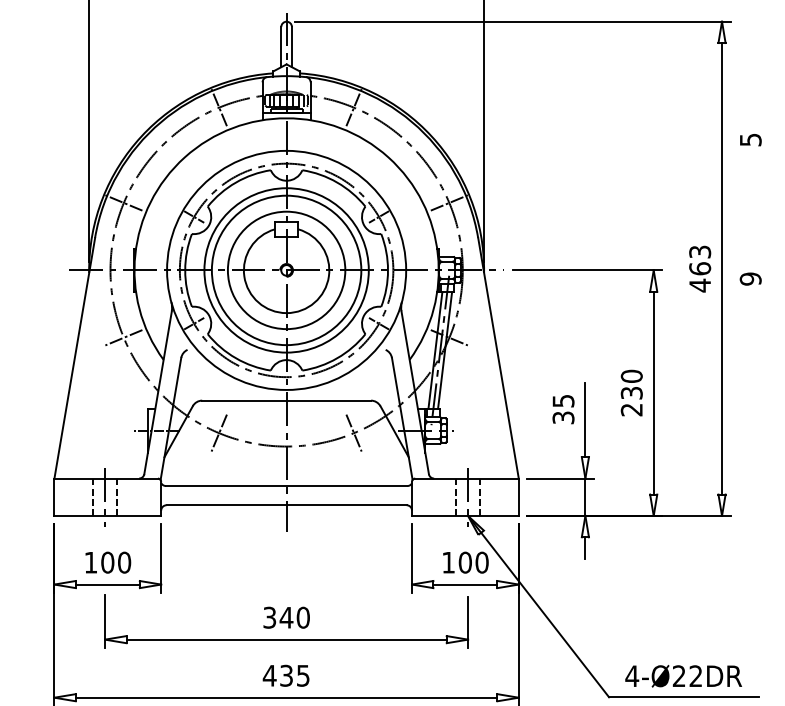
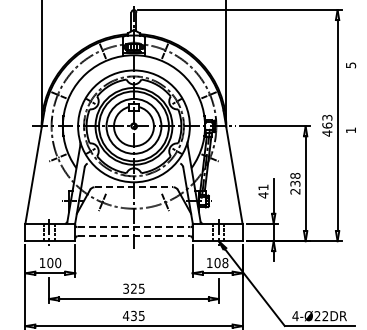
text: (749, 279) -> (350, 130), 9 -> 1
text: (632, 375) -> (295, 175), 230 -> 238
line: (287, 401) -> (134, 187), solid -> dashed
text: (563, 409) -> (263, 191), 35 -> 41
line: (287, 486) -> (134, 227), solid -> dashed
line: (287, 505) -> (134, 236), solid -> dashed
text: (482, 561) -> (225, 262), 100 -> 108
text: (294, 617) -> (137, 288), 340 -> 325

